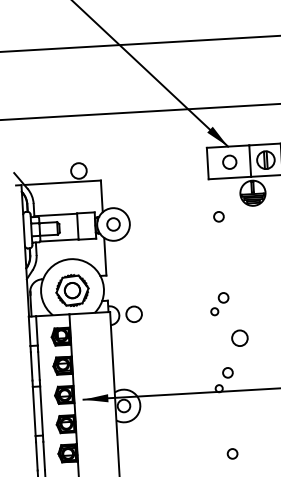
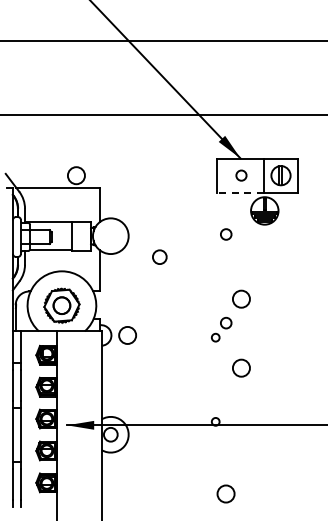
circle: (229, 162) -> (241, 175), size x0.7
line: (229, 177) -> (240, 192), solid -> dashed
circle: (113, 223) -> (159, 256), moved
circle: (236, 274) -> (241, 298), added
circle: (228, 373) -> (226, 405), removed
circle: (232, 453) -> (226, 493), size x1.6

